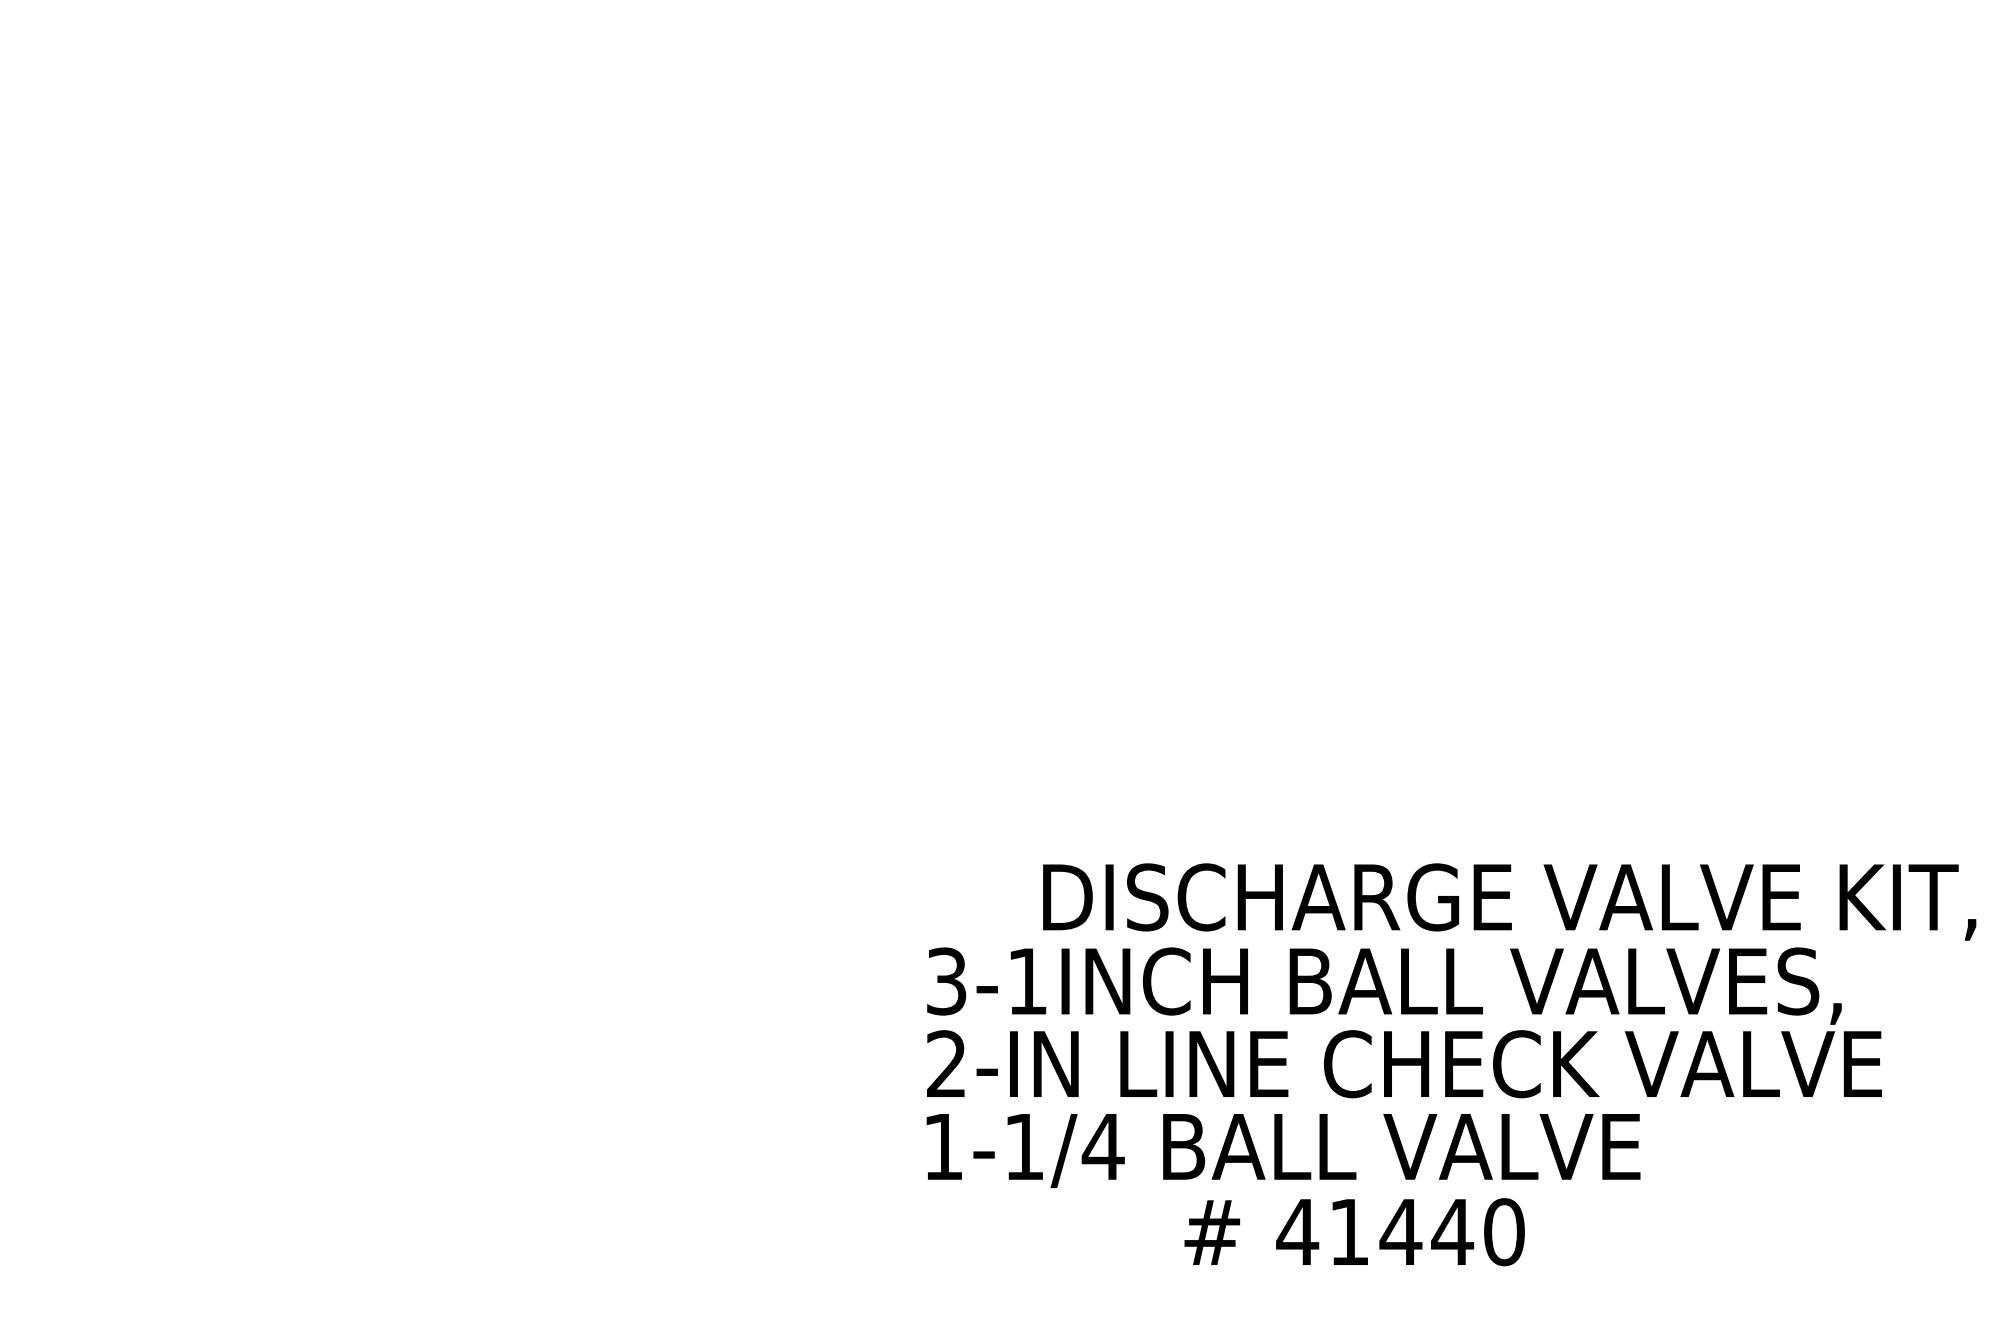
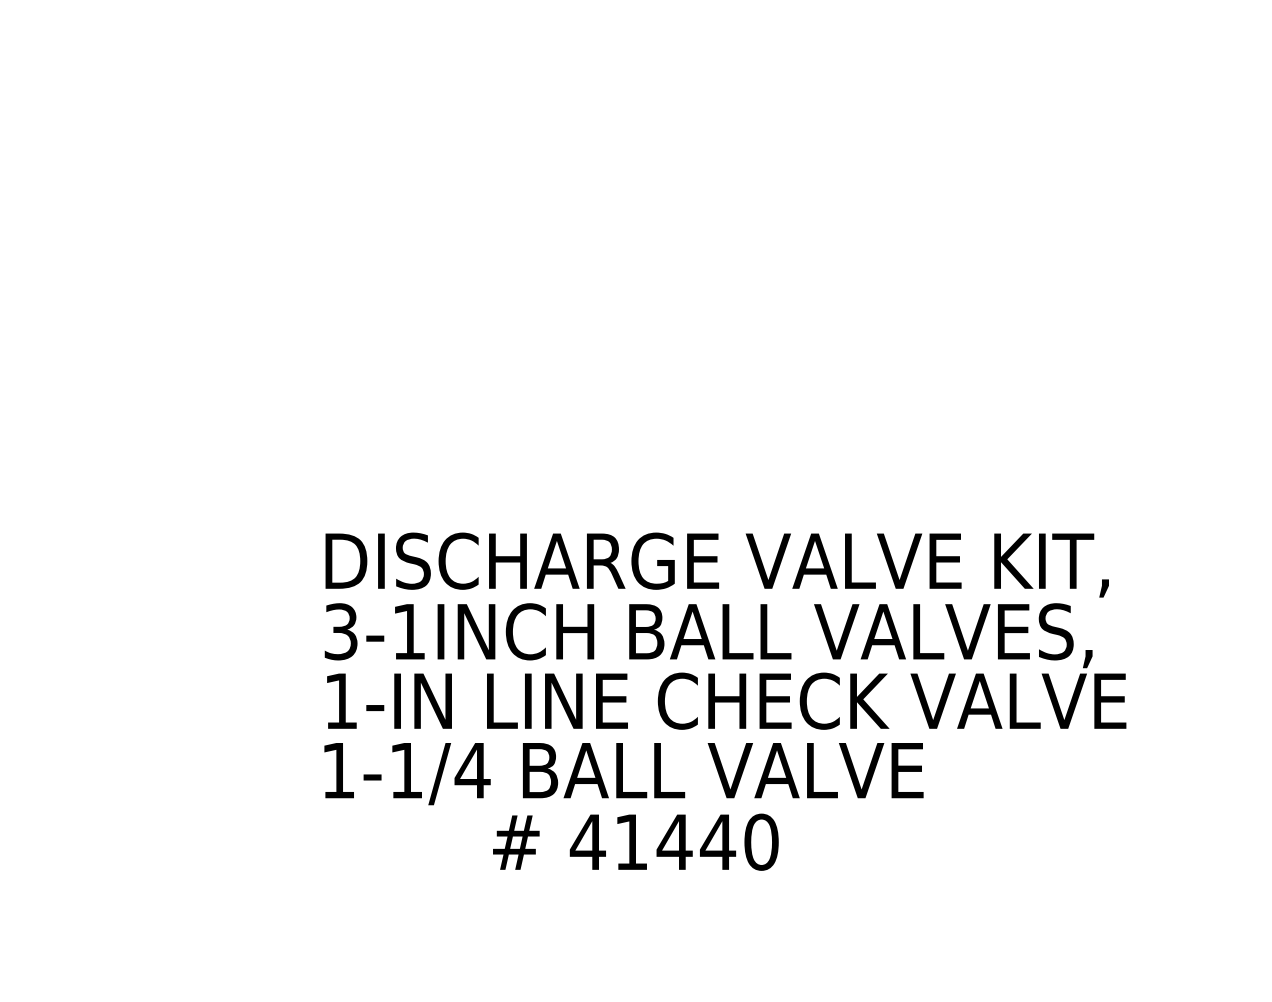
text: (1509, 901) -> (717, 564), moved
text: (946, 1063) -> (341, 700), 2-IN -> 1-IN
text: (1354, 1232) -> (635, 842), moved

